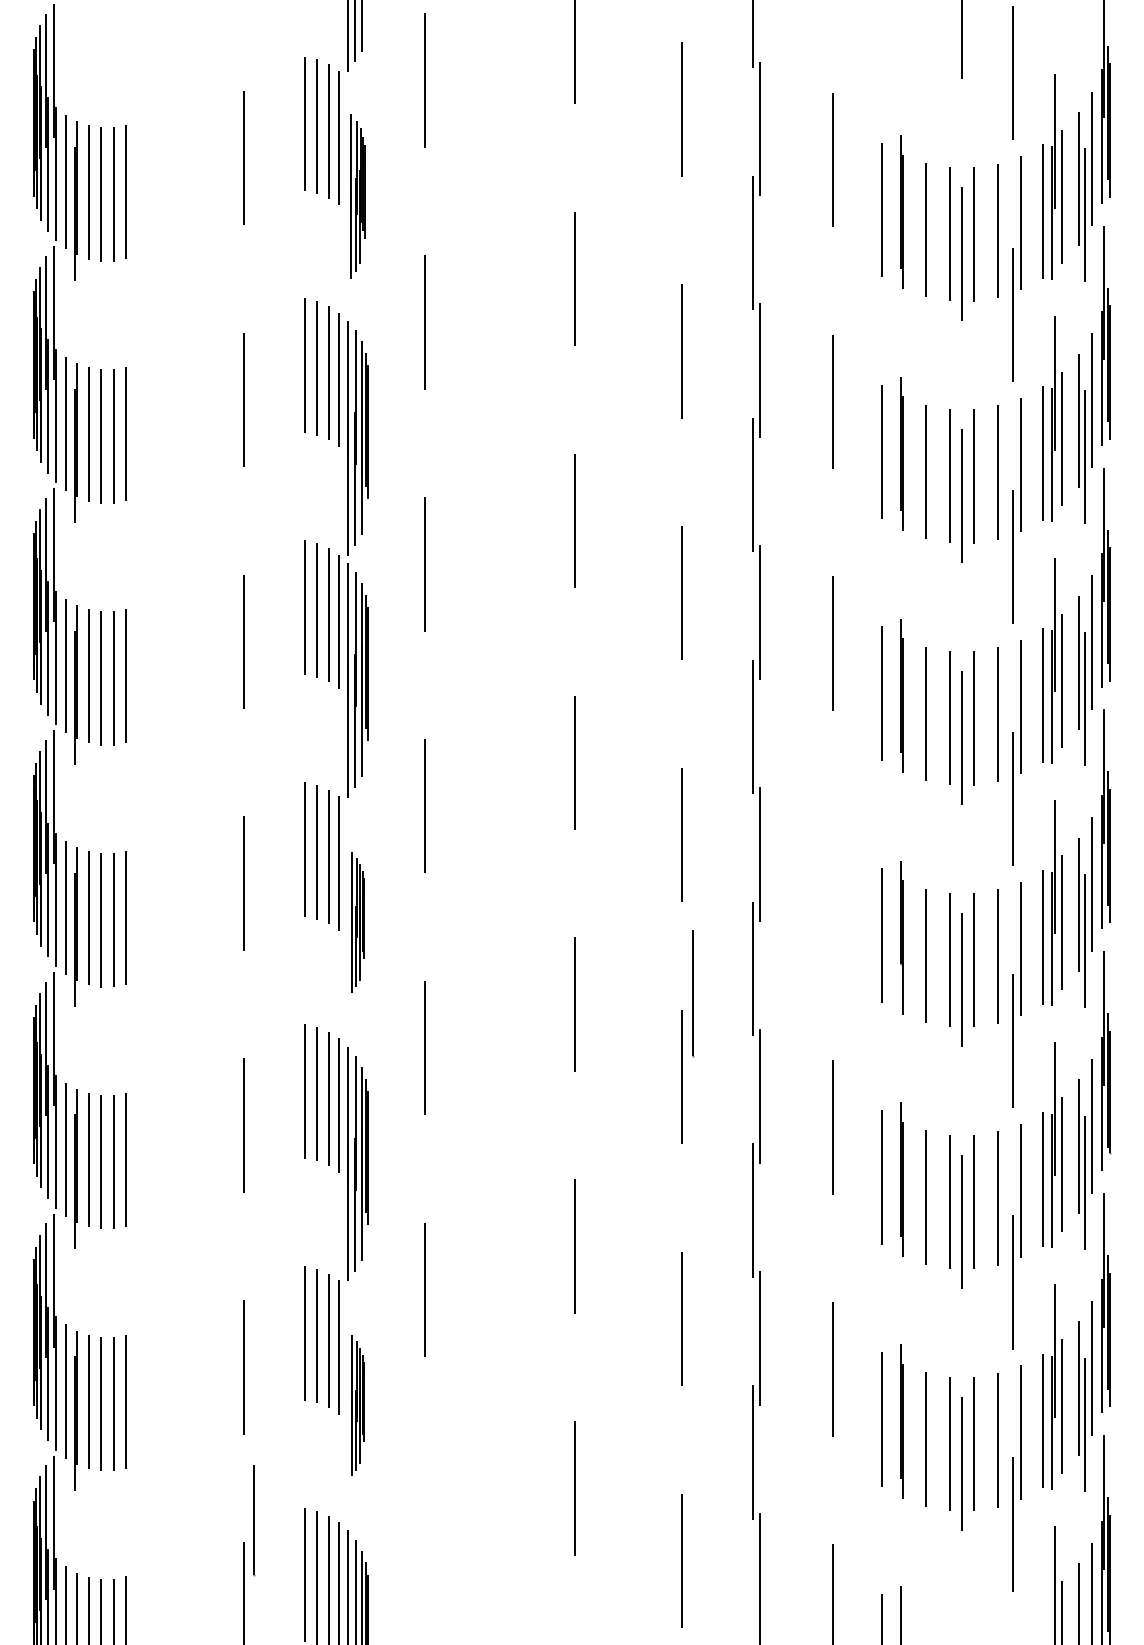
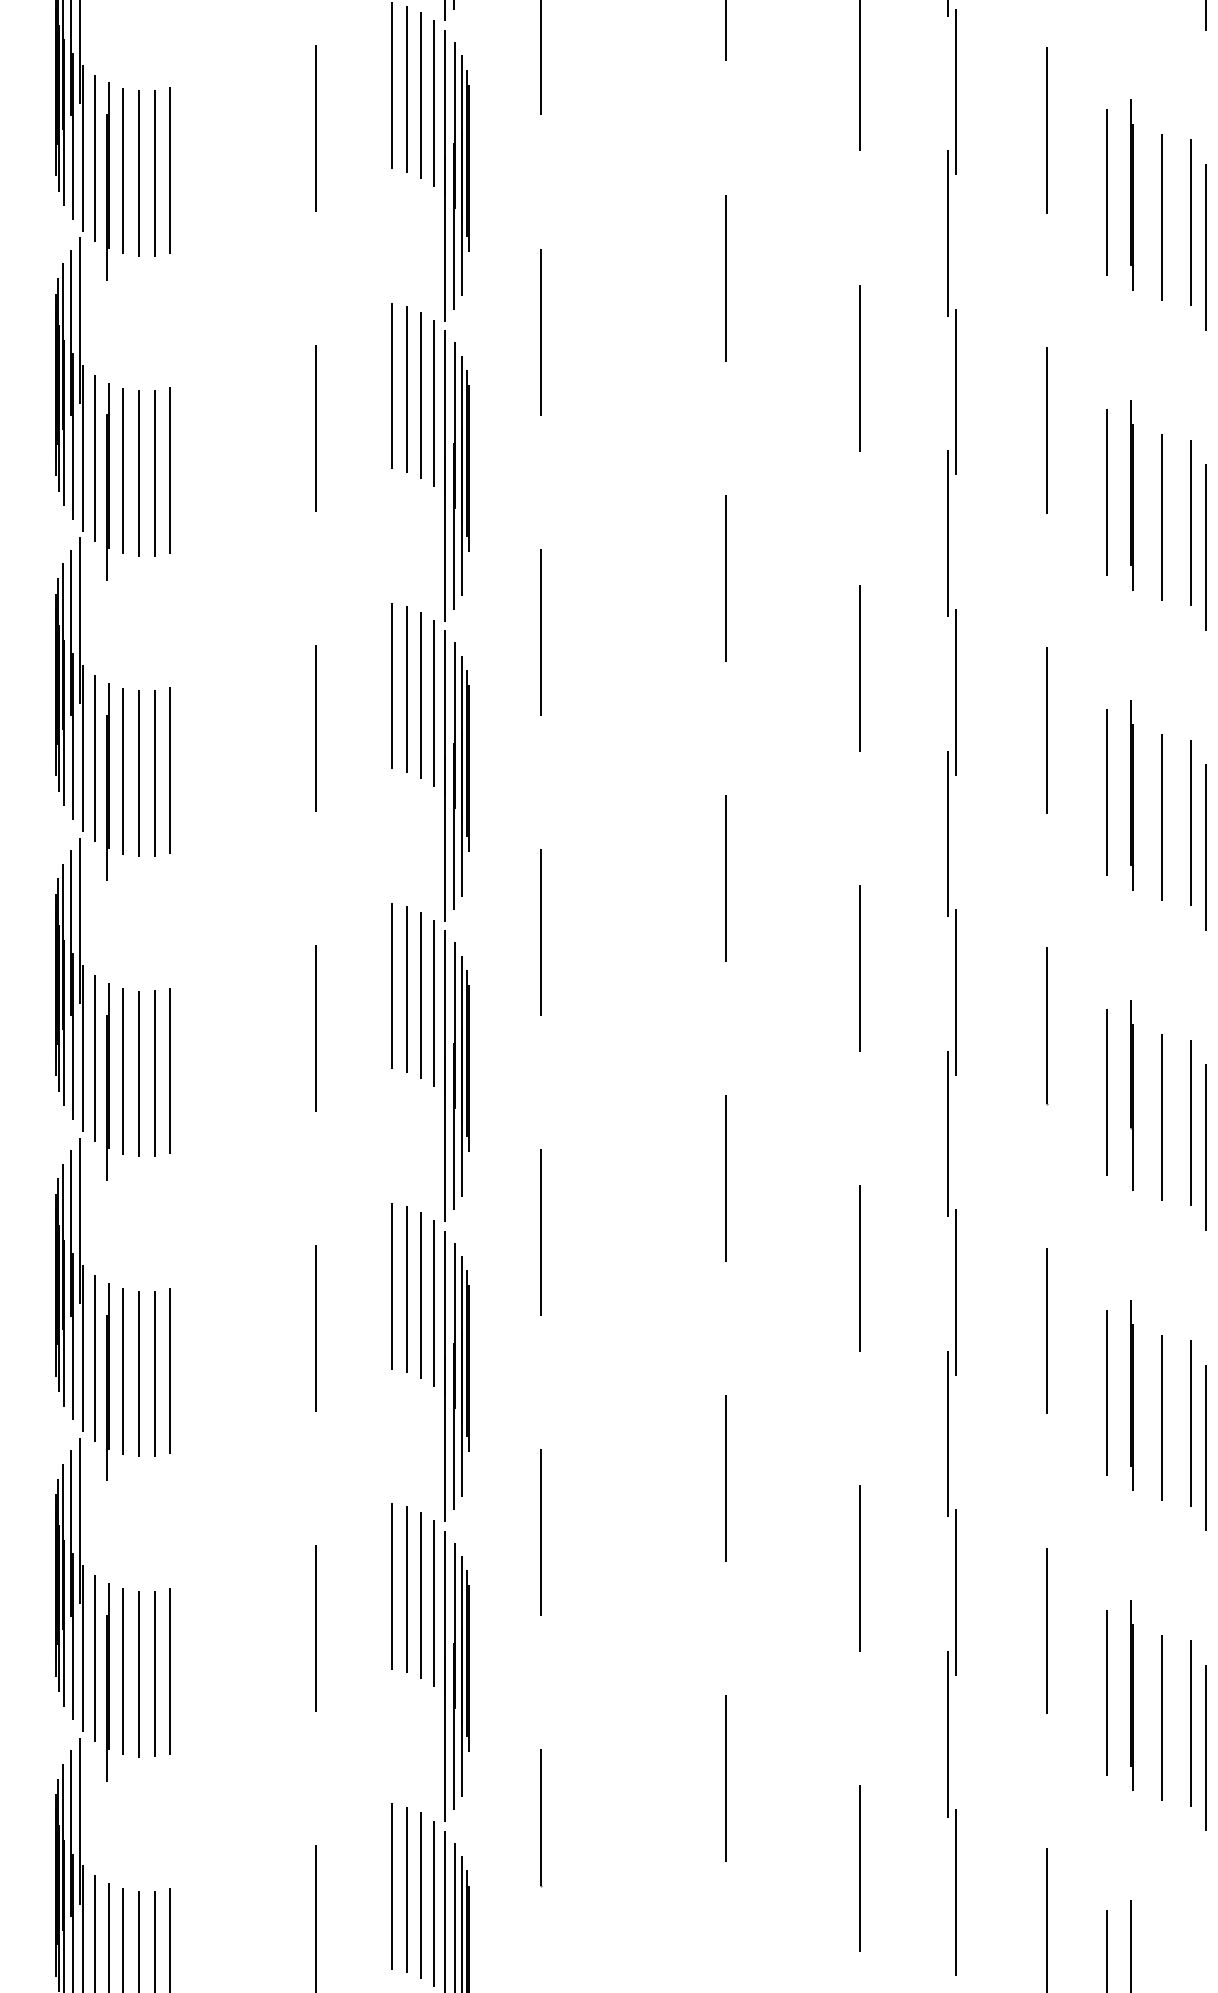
part: (357, 196) -> (456, 176), size x1.43
part: (357, 922) -> (456, 1076), size x1.67
line: (693, 993) -> (1047, 1025), moved
part: (357, 1405) -> (456, 1675), size x1.67
line: (254, 1520) -> (541, 1818), moved

